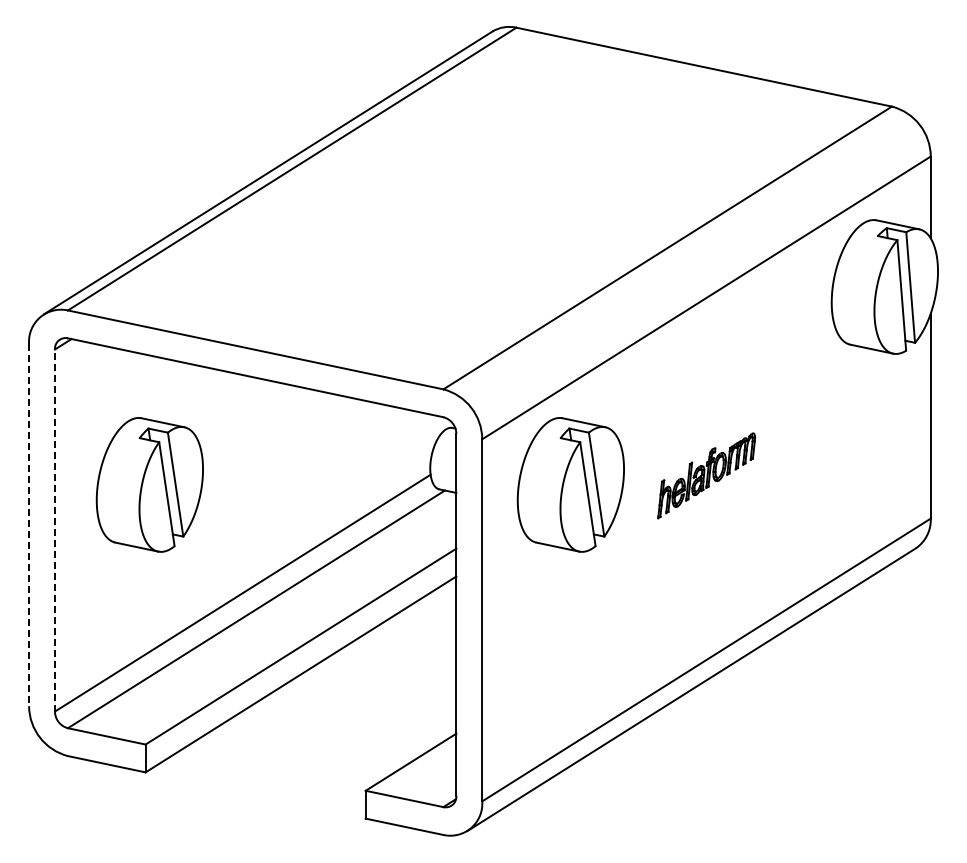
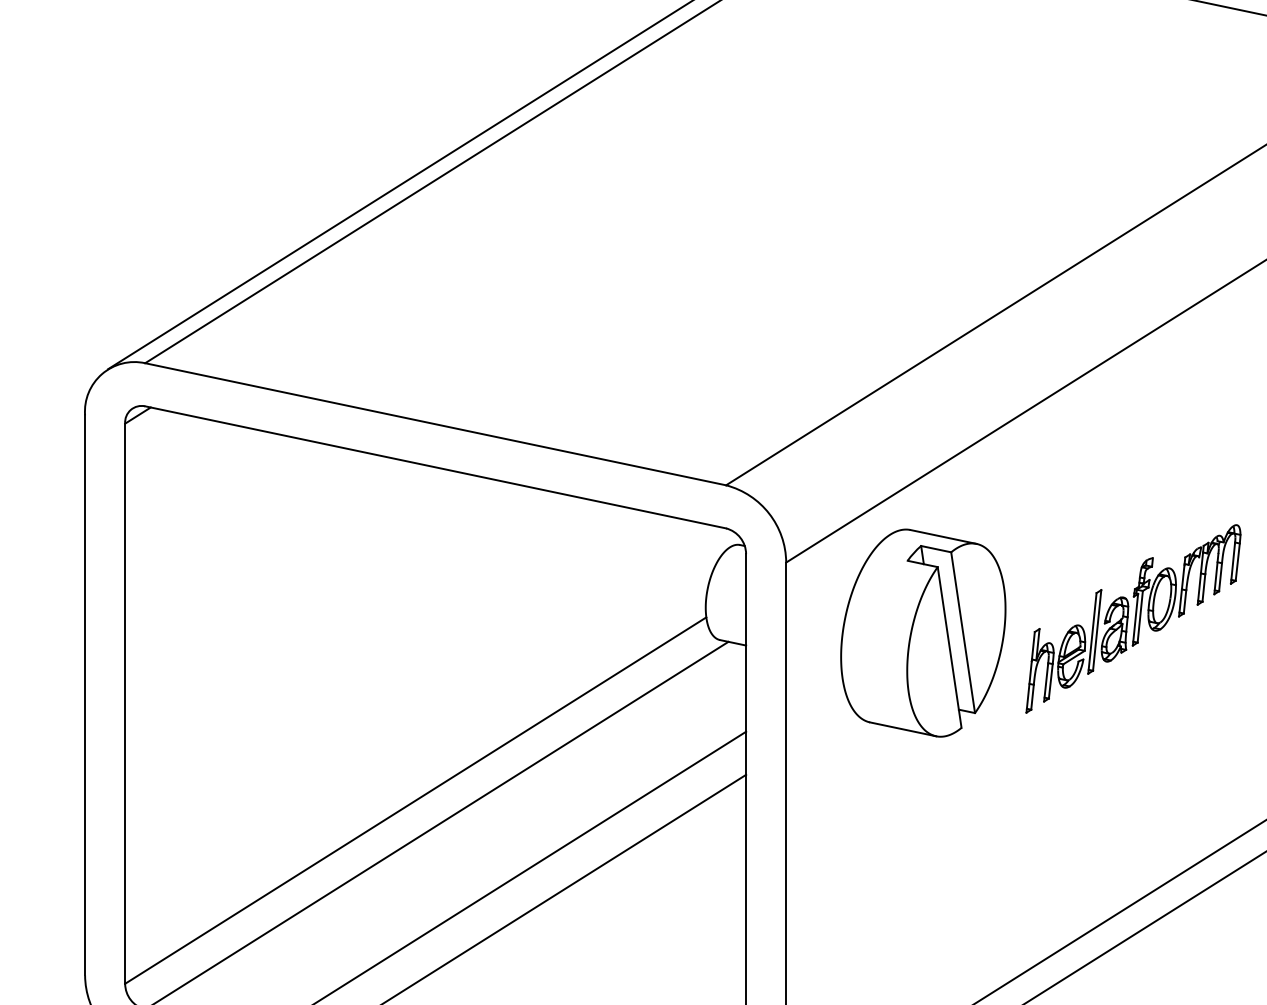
part: (706, 475) -> (1133, 618), size x1.43
part: (149, 484) -> (271, 632), removed
line: (29, 525) -> (85, 695), dashed -> solid
line: (54, 530) -> (124, 703), dashed -> solid

